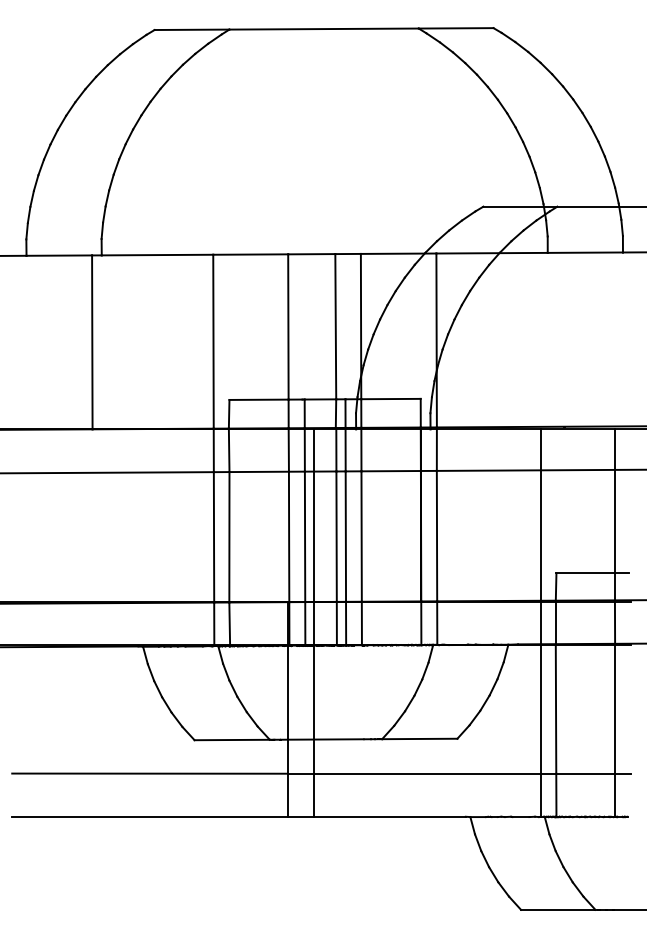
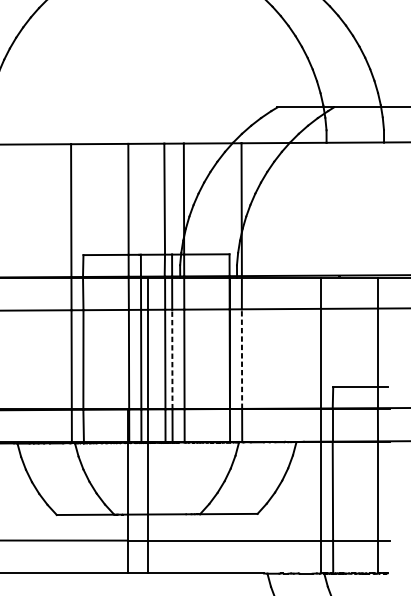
line: (437, 535) -> (242, 358), solid -> dashed
line: (345, 536) -> (172, 359), solid -> dashed

